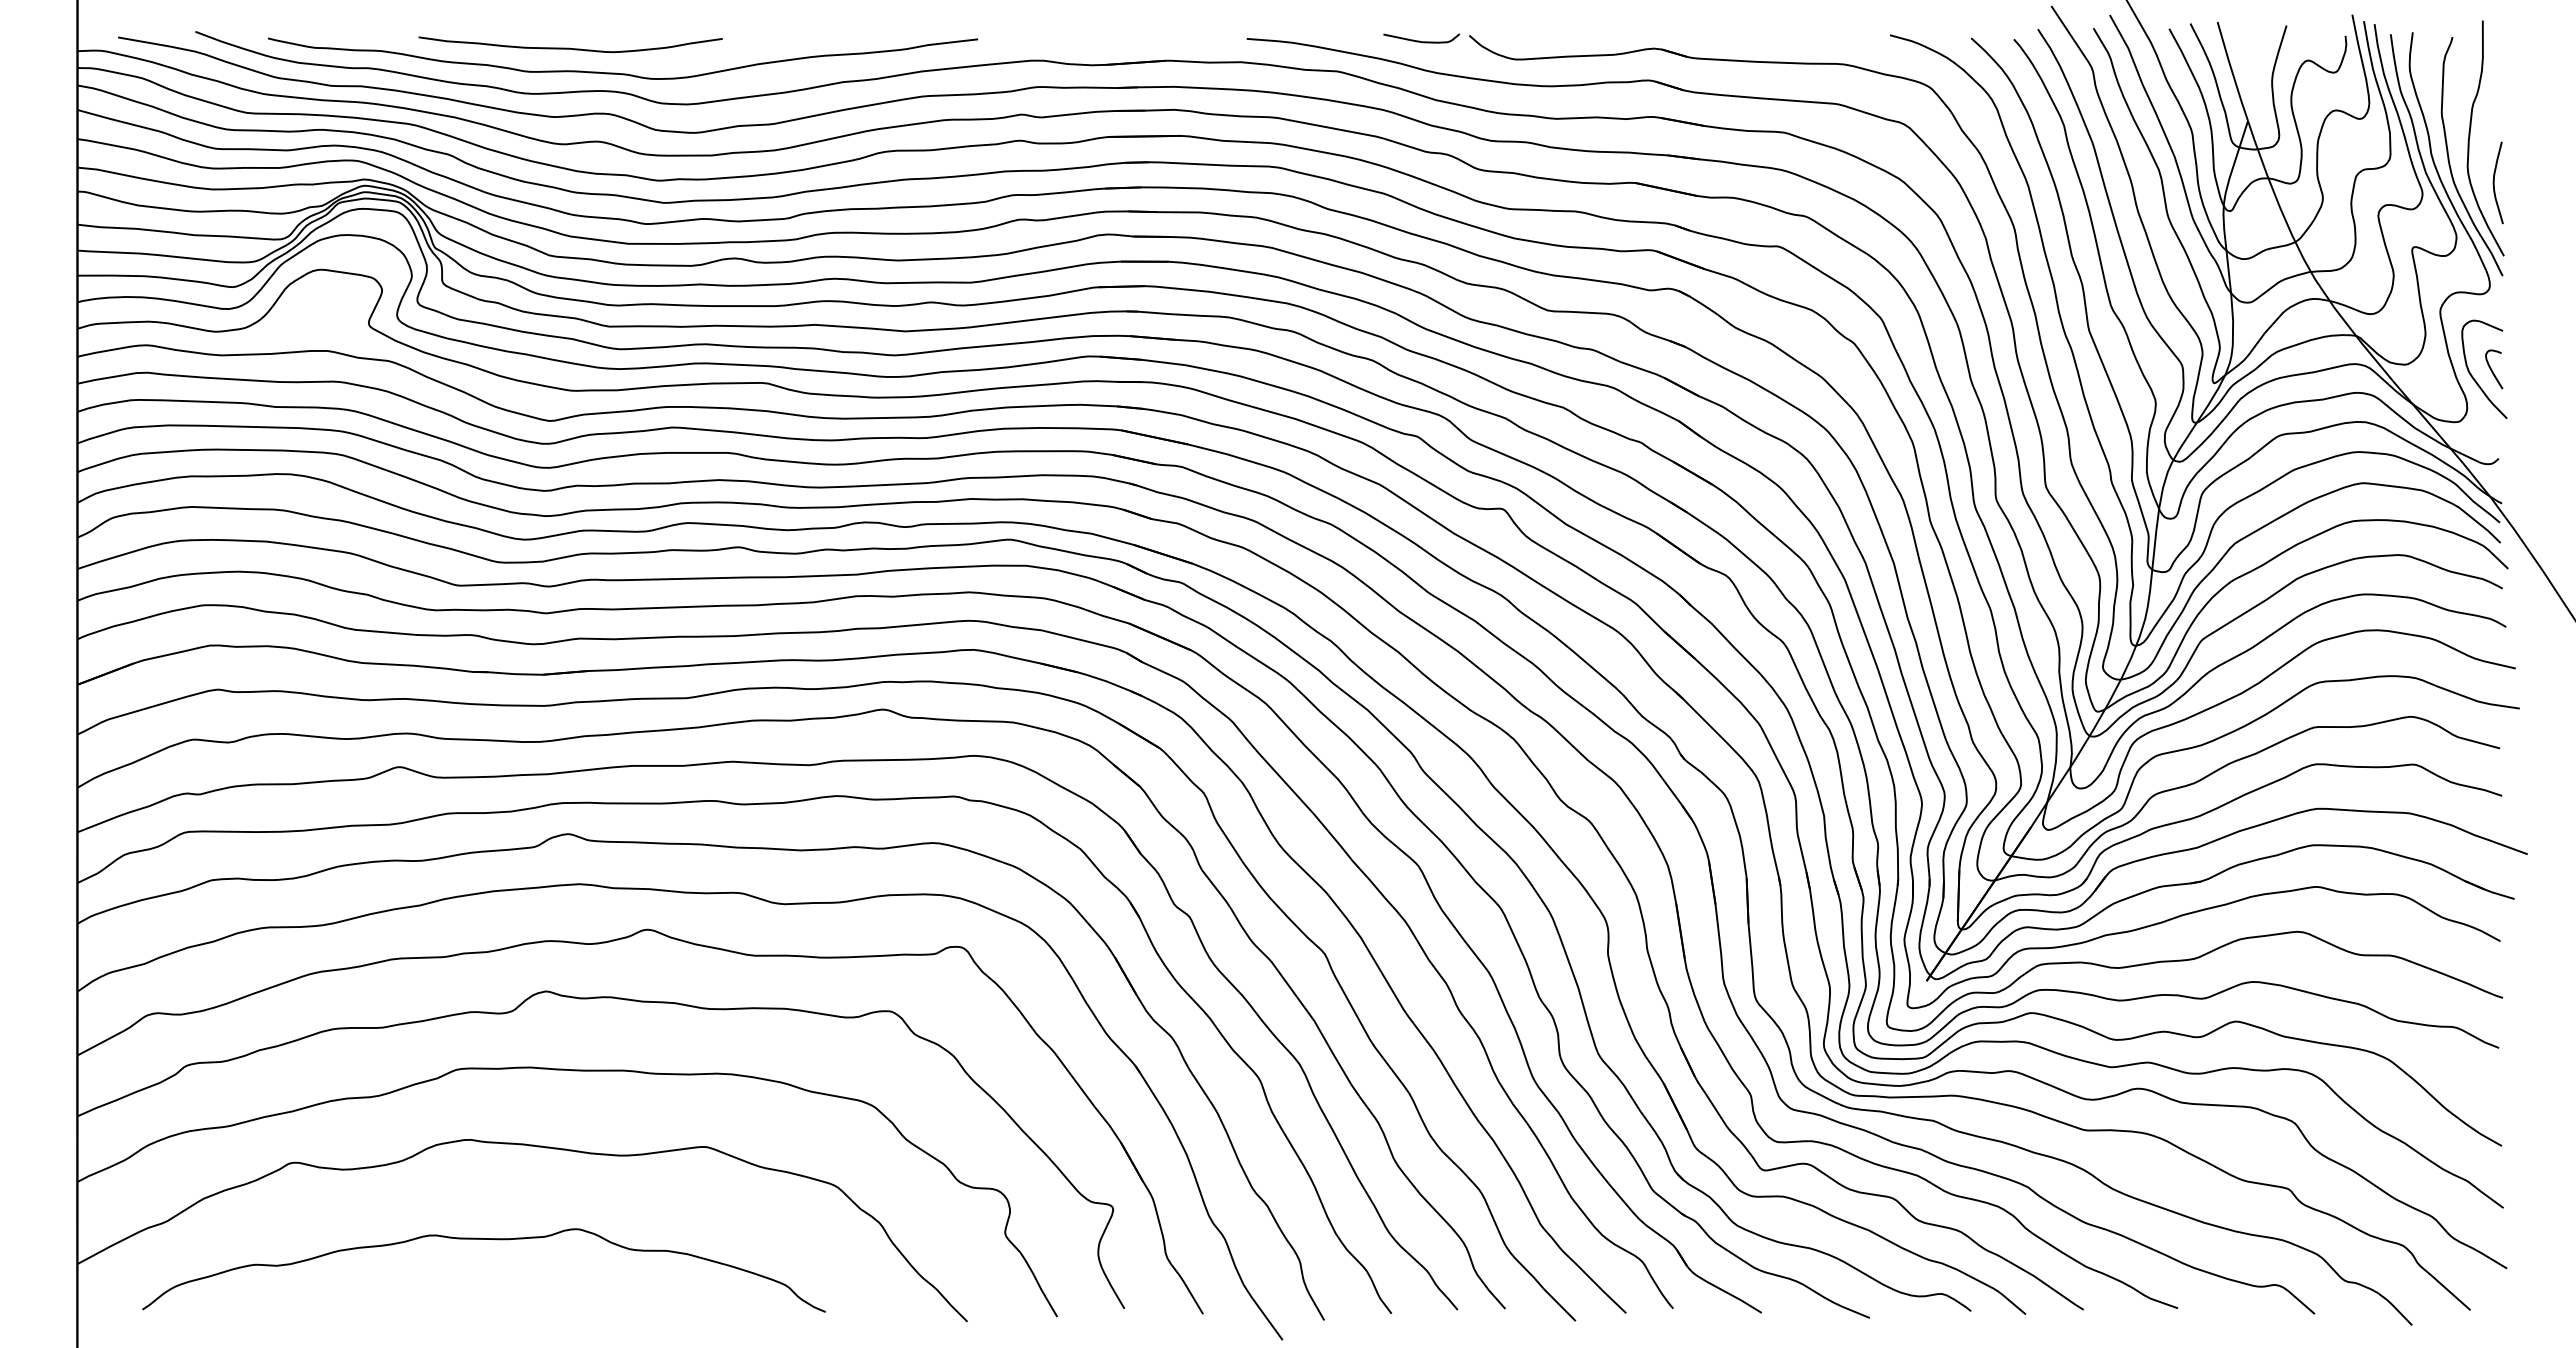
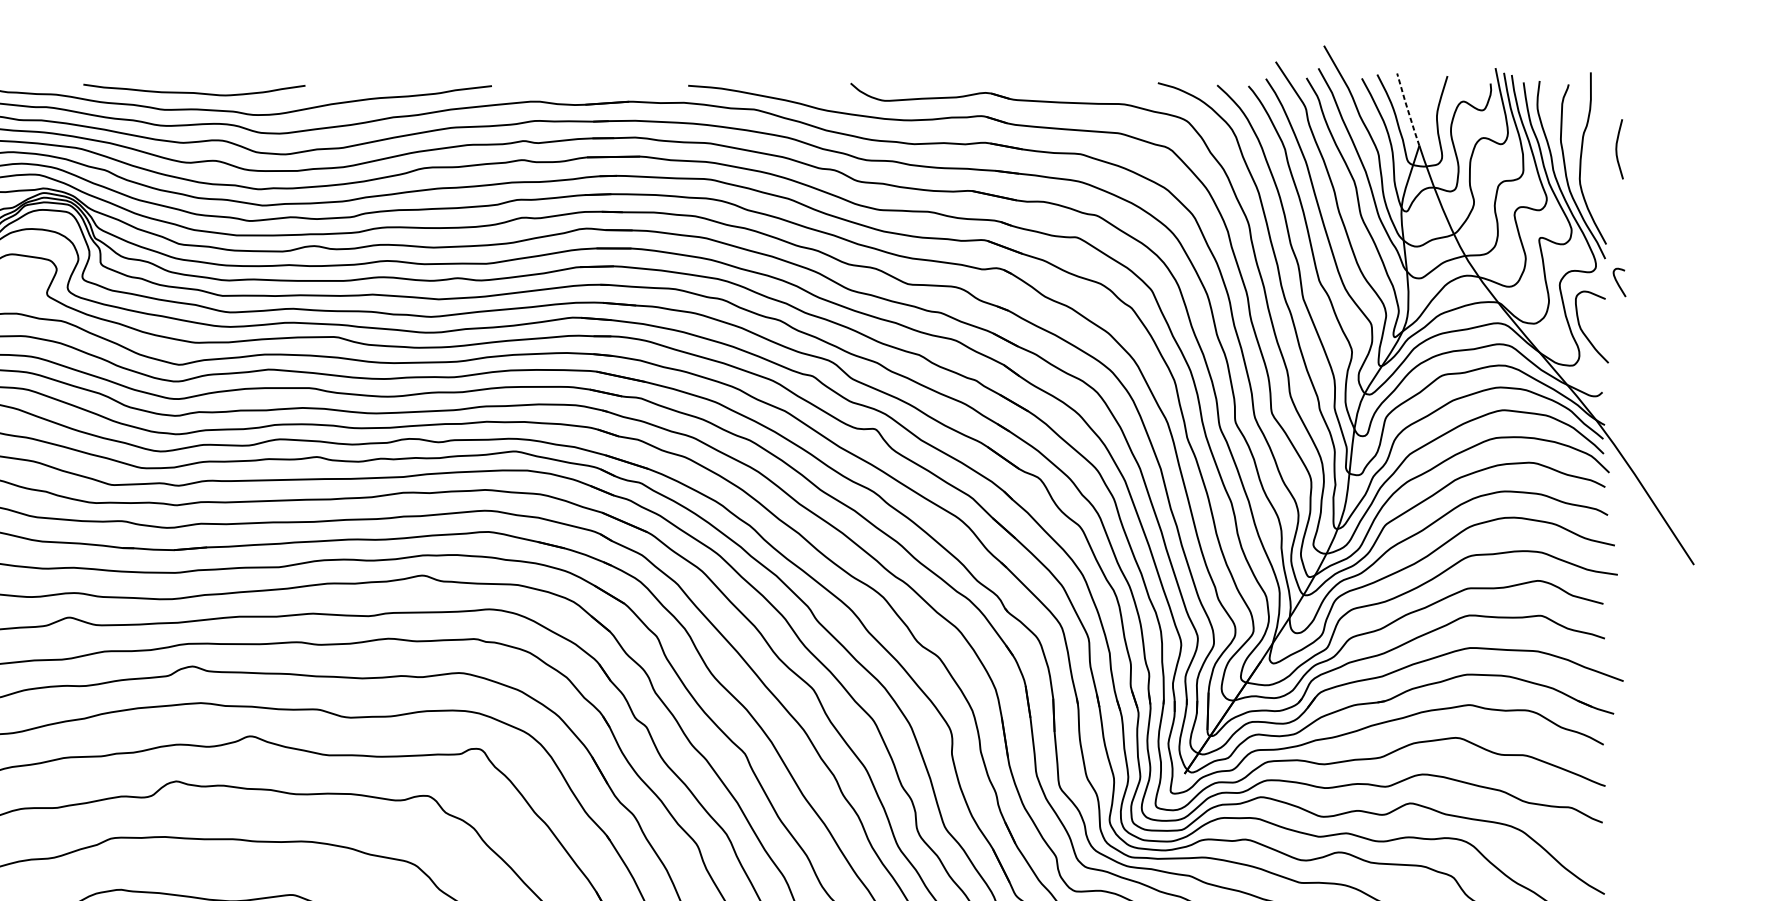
curve: (1419, 40) -> (814, 86), removed
line: (2232, 71) -> (1408, 109), solid -> dashed
curve: (2494, 182) -> (1616, 149), moved
curve: (2492, 369) -> (1618, 282), moved

